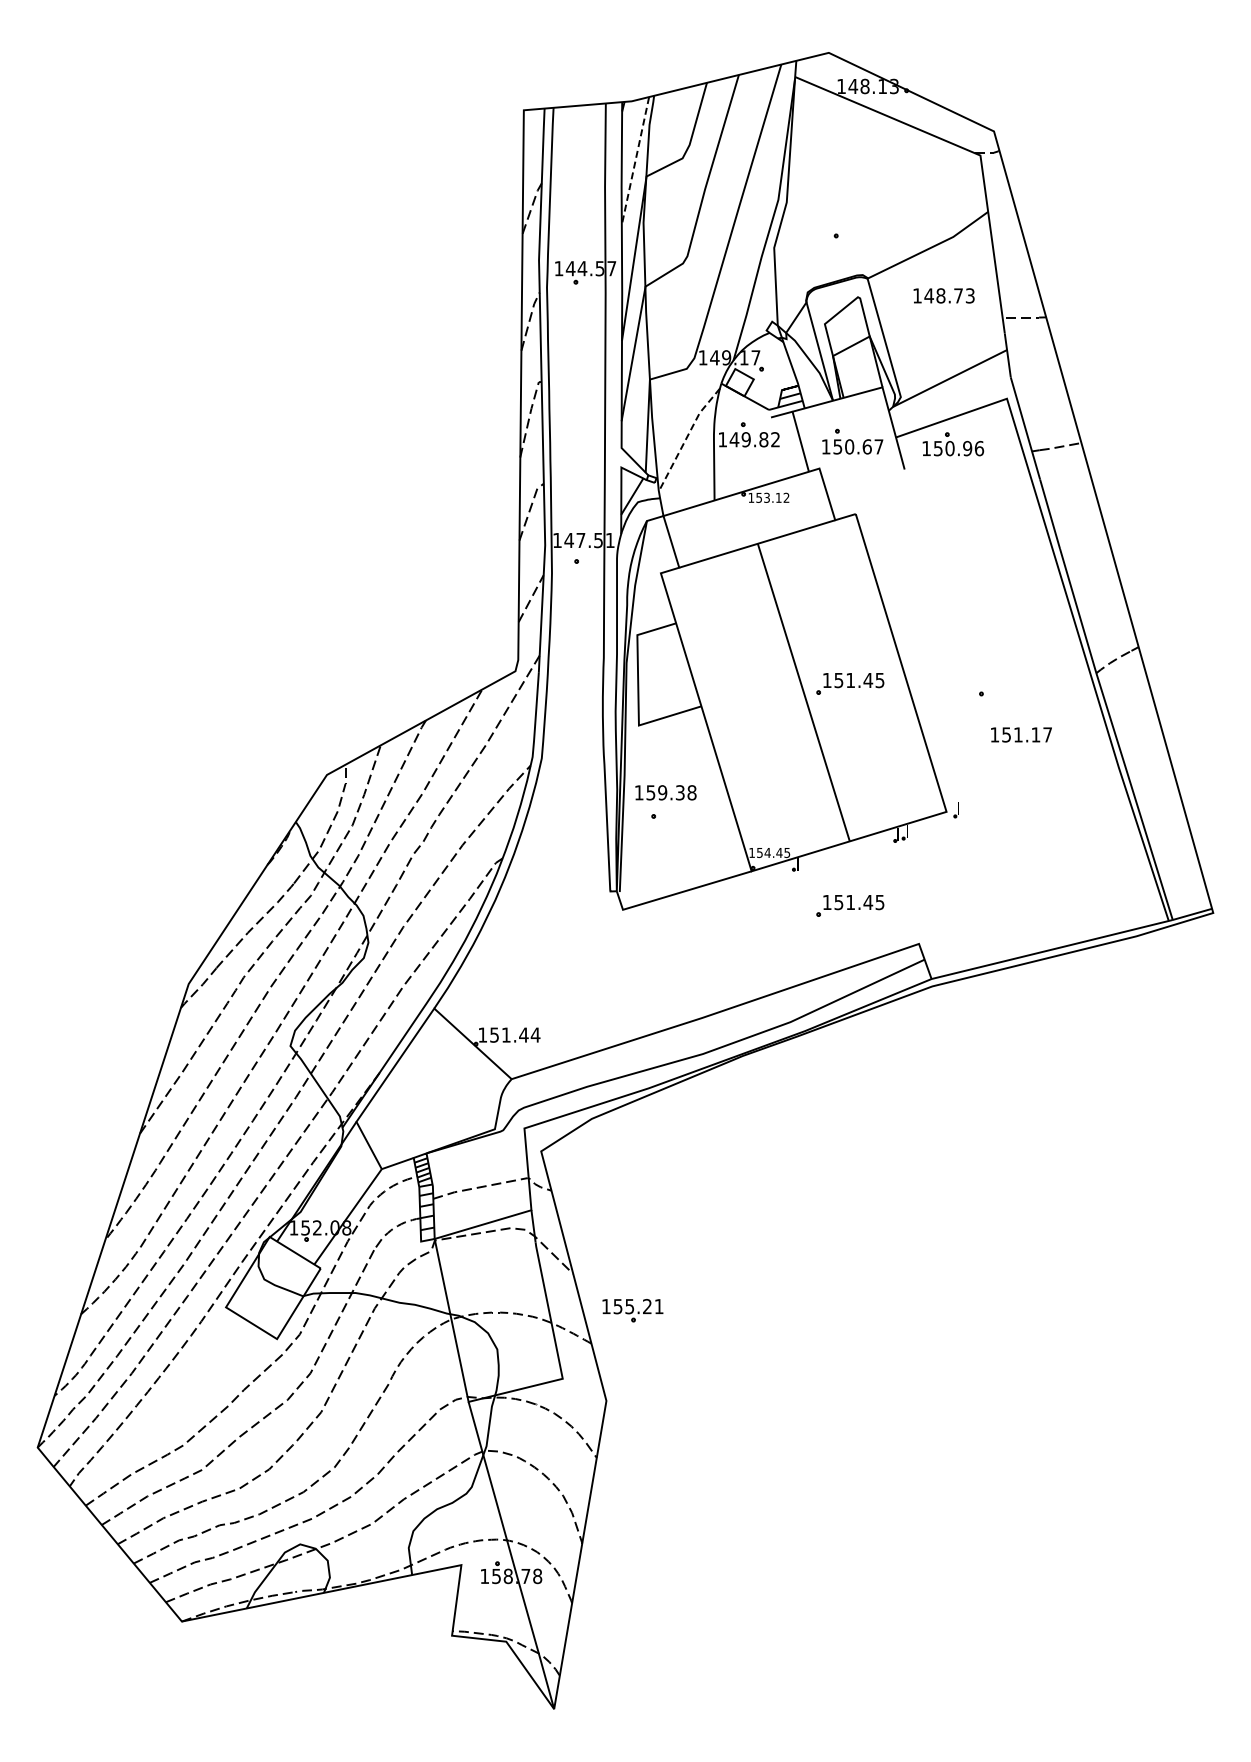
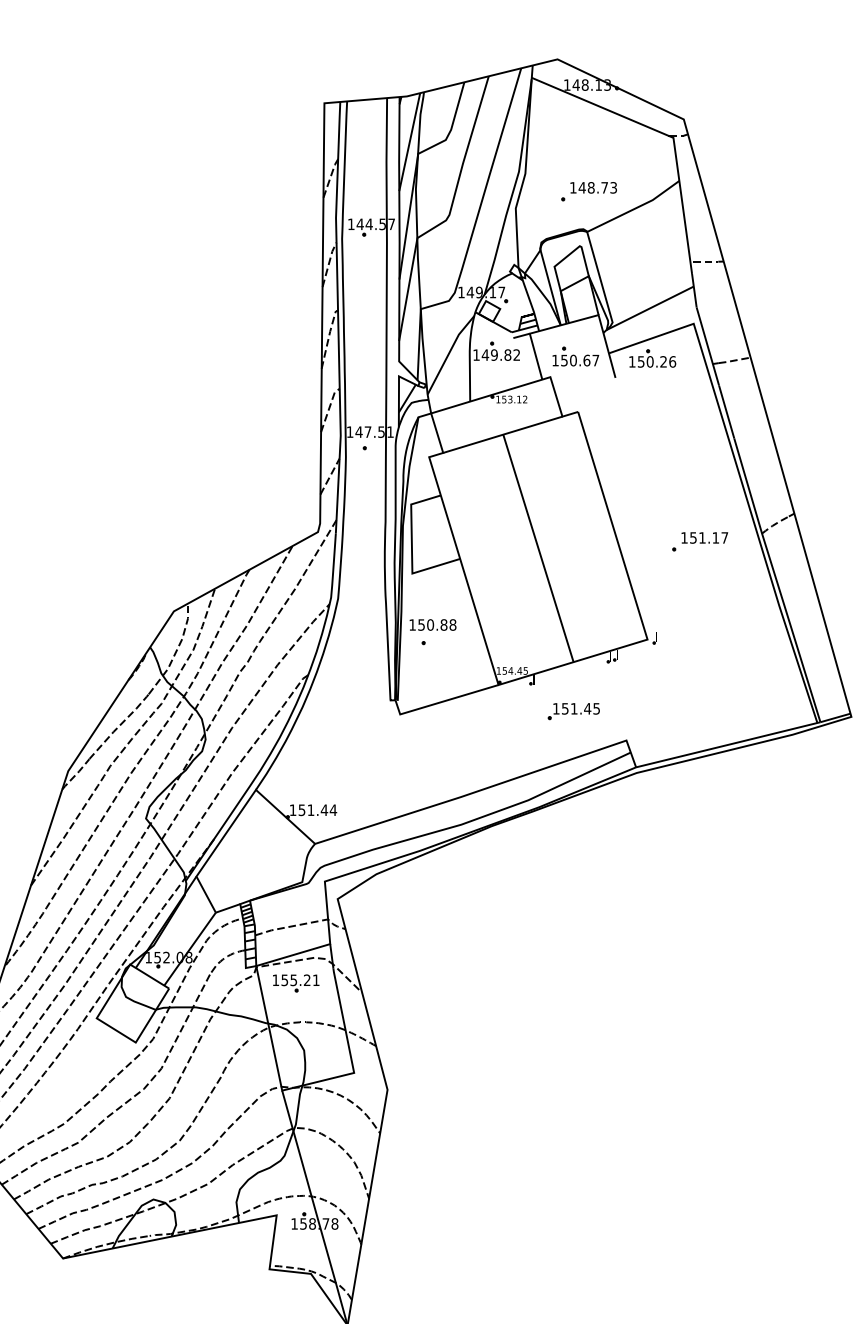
line: (635, 161) -> (409, 142), dashed -> solid
text: (943, 295) -> (593, 187), moved
line: (686, 437) -> (448, 353), dashed -> solid
text: (967, 448) -> (663, 361), 150.96 -> 150.26
part: (850, 683) -> (574, 541), removed
text: (1021, 734) -> (704, 537), moved
text: (671, 792) -> (437, 624), 159.38 -> 150.88
part: (632, 1310) -> (295, 983), moved

